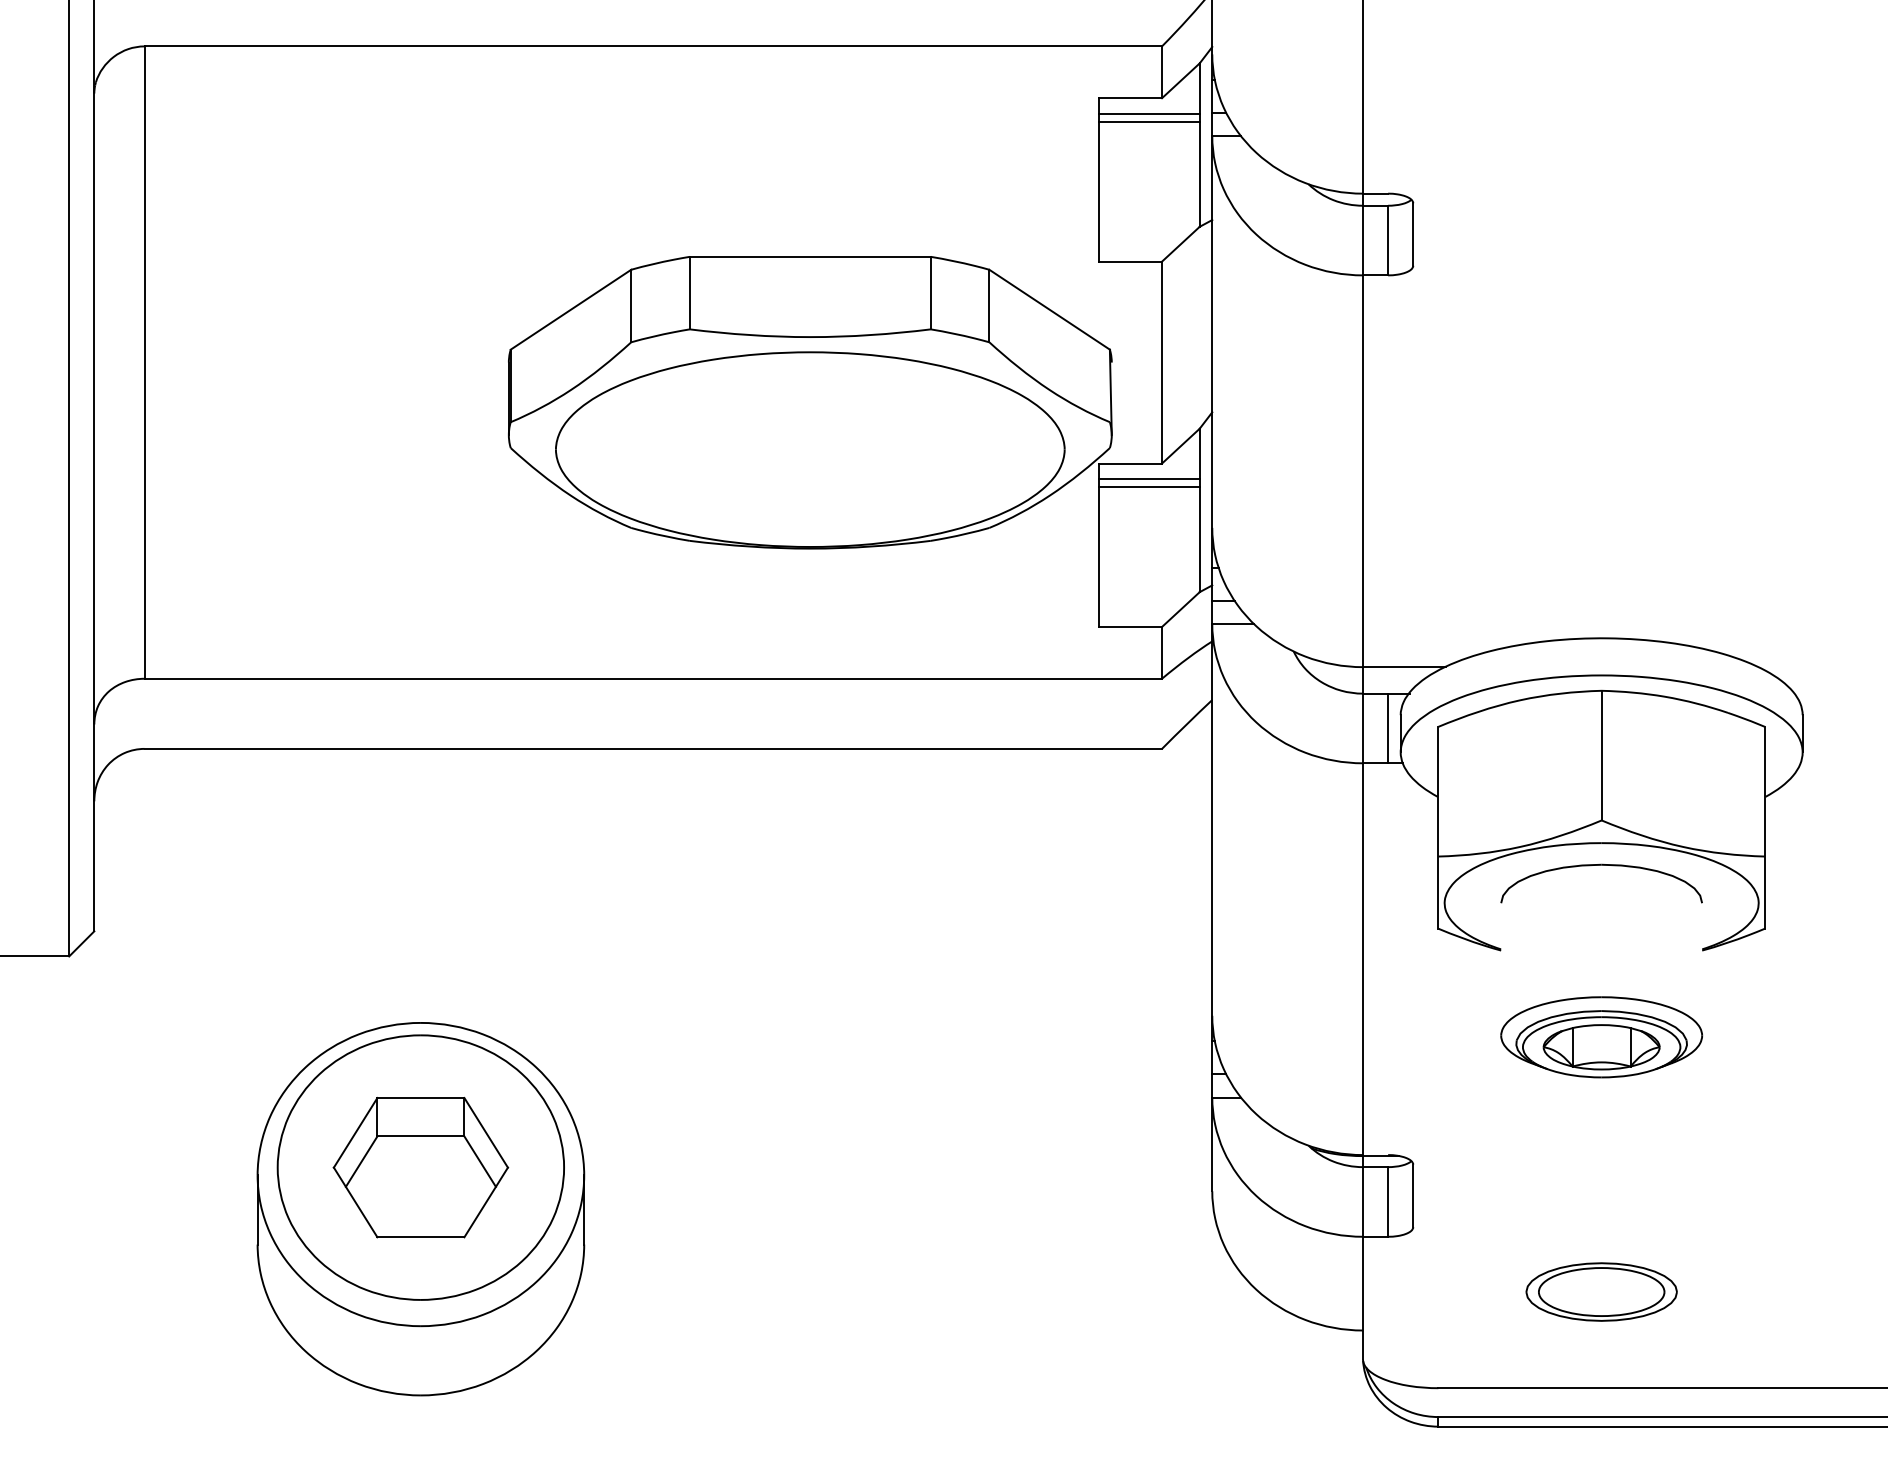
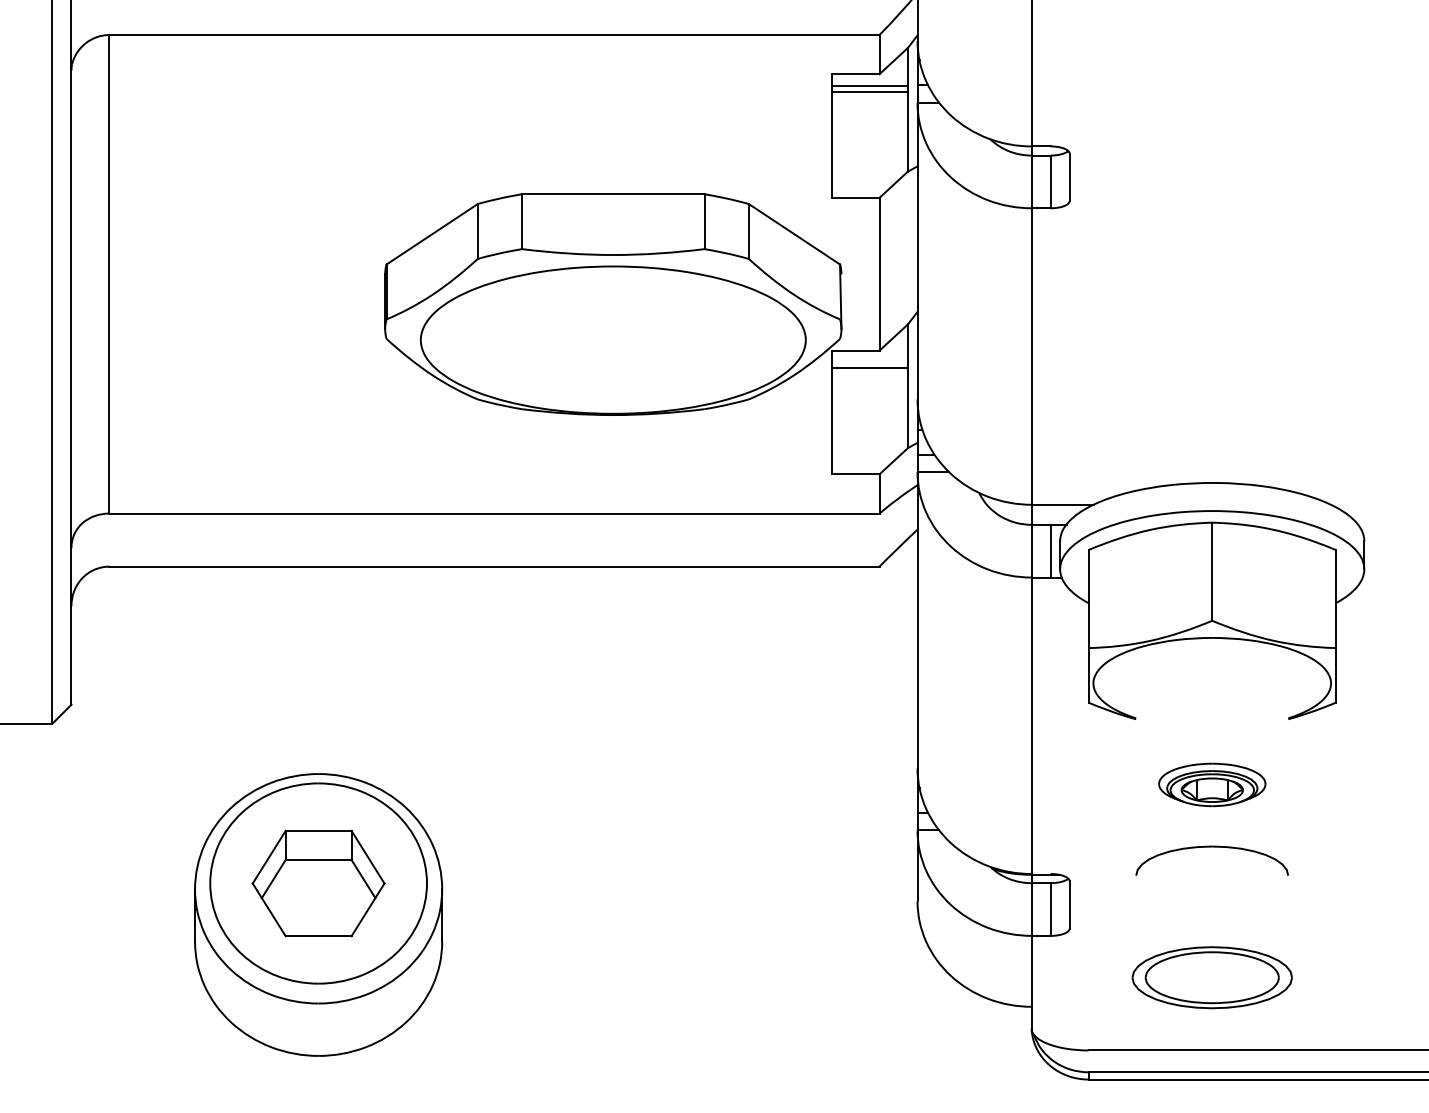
line: (1149, 479) -> (870, 362), removed
part: (1601, 865) -> (1212, 847), moved
part: (1601, 1037) -> (1212, 785), size x0.7
part: (1601, 1291) -> (1212, 977), size x1.4

